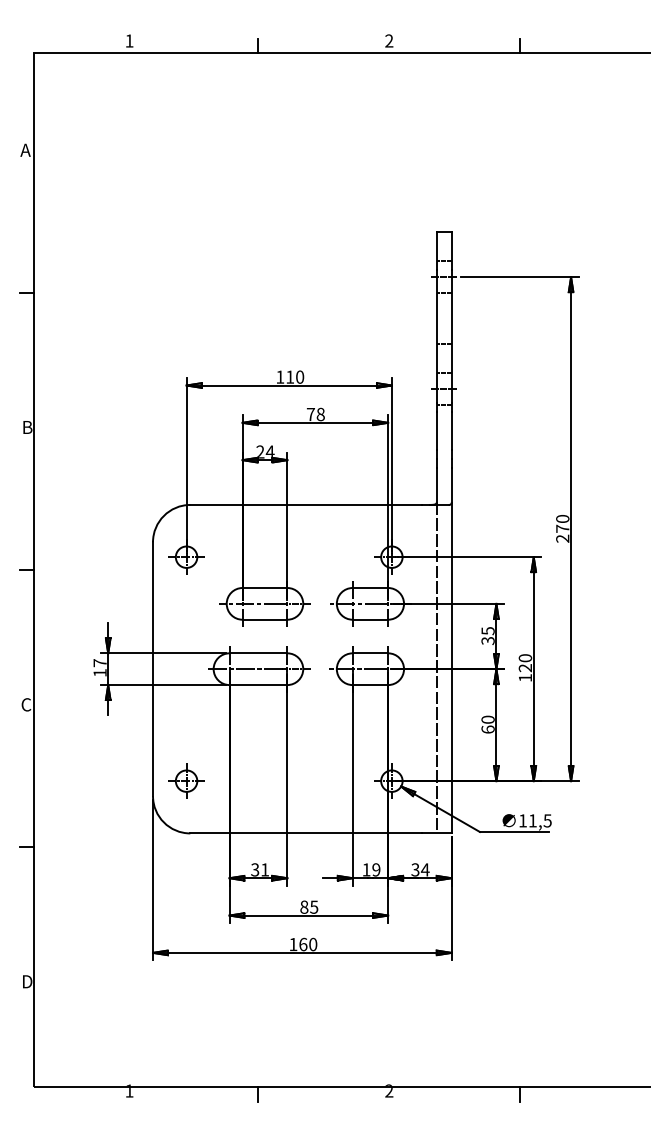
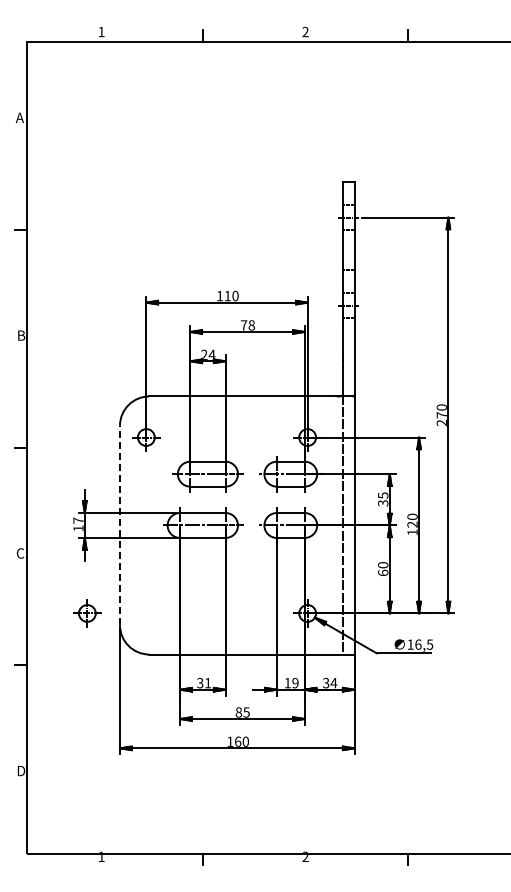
line: (153, 669) -> (120, 525), solid -> dashed
part: (186, 781) -> (87, 613), moved
text: (532, 820) -> (418, 644), 11,5 -> 16,5

